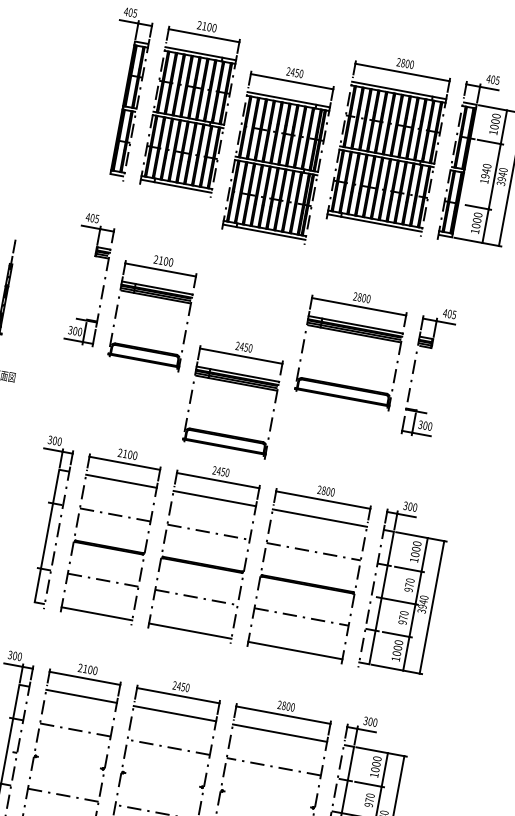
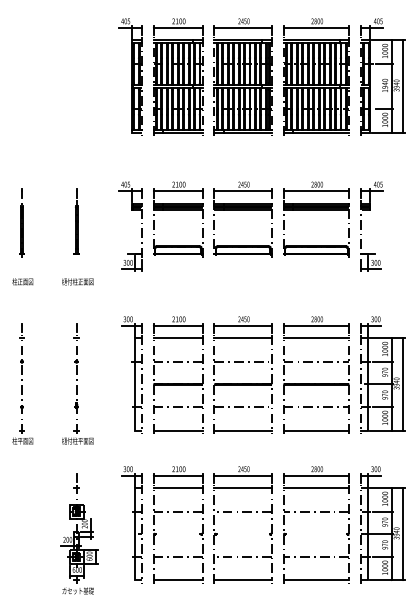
part: (278, 151) -> (242, 76), moved
part: (103, 285) -> (141, 228), moved
part: (235, 383) -> (242, 210), moved

